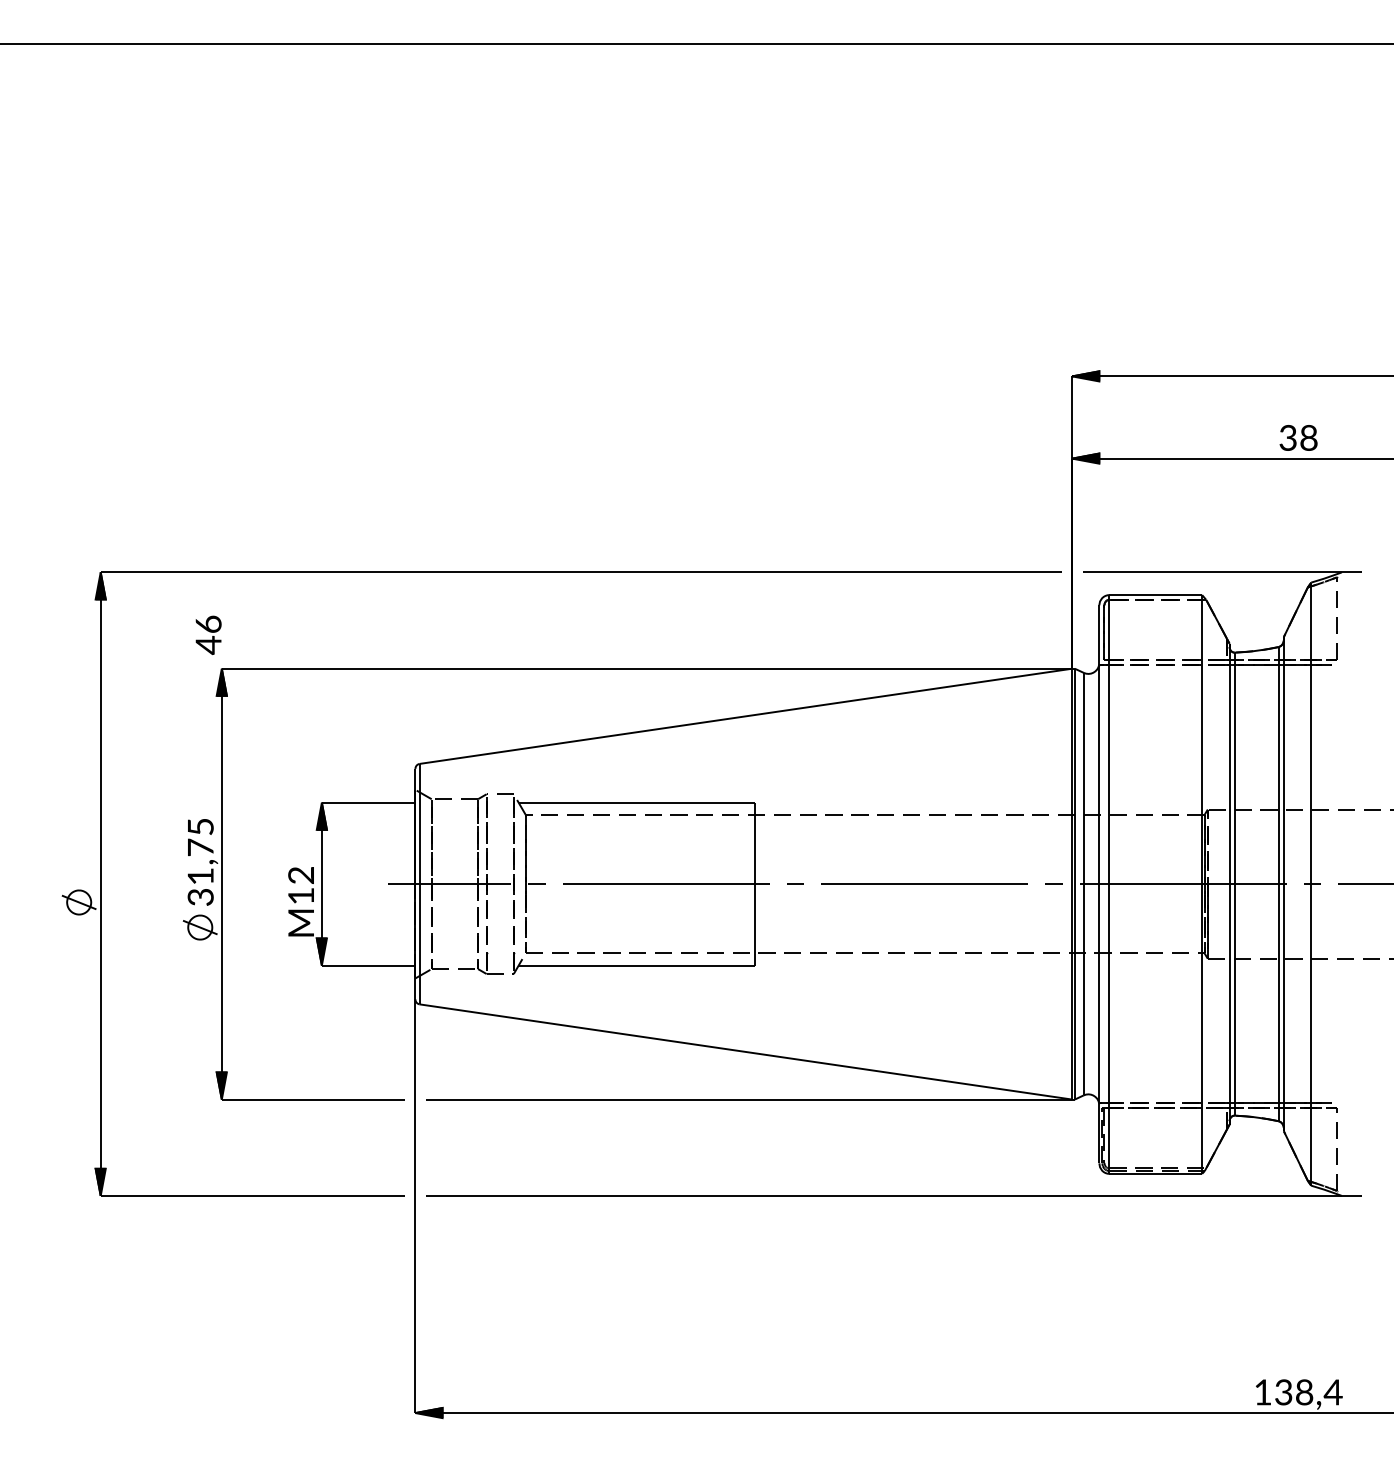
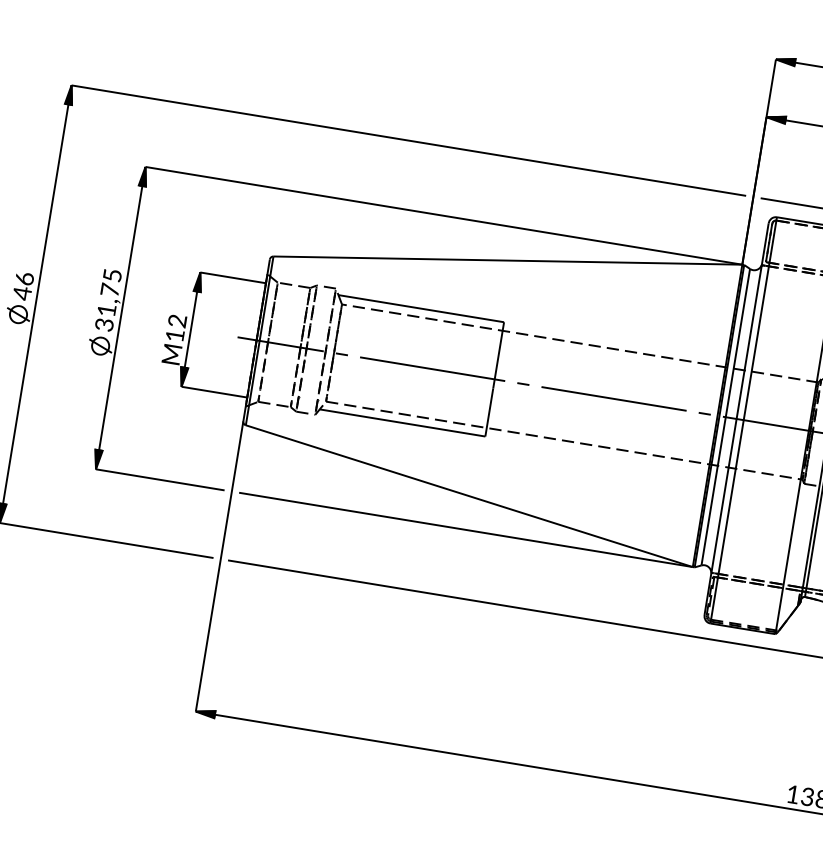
text: (208, 634) -> (23, 285), moved

